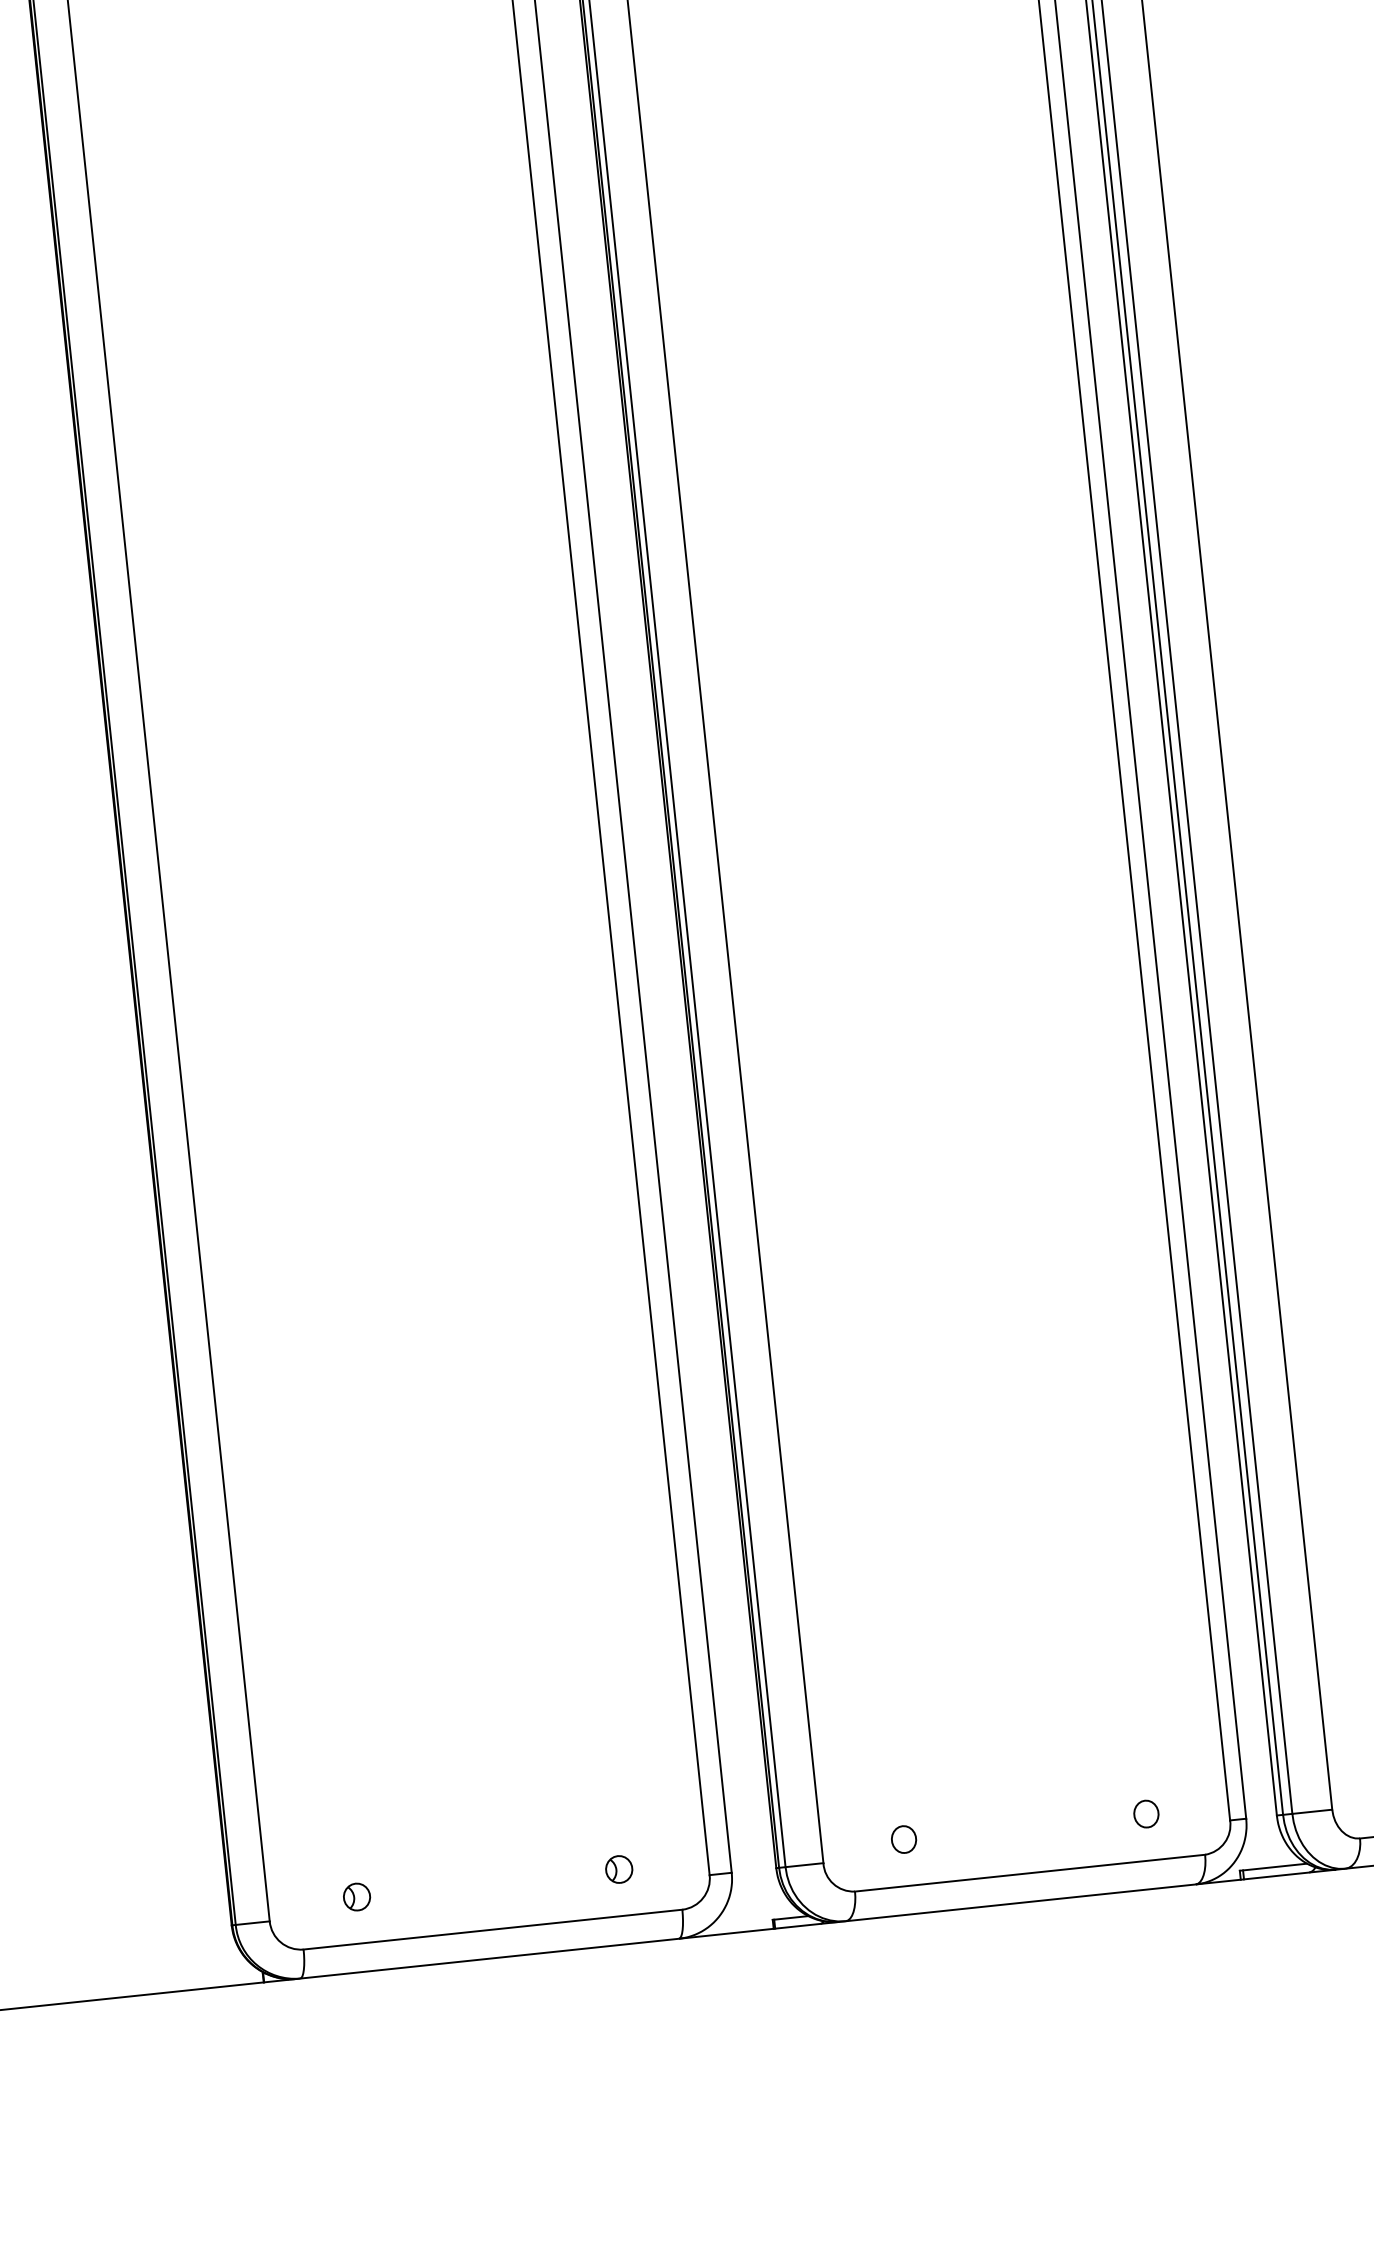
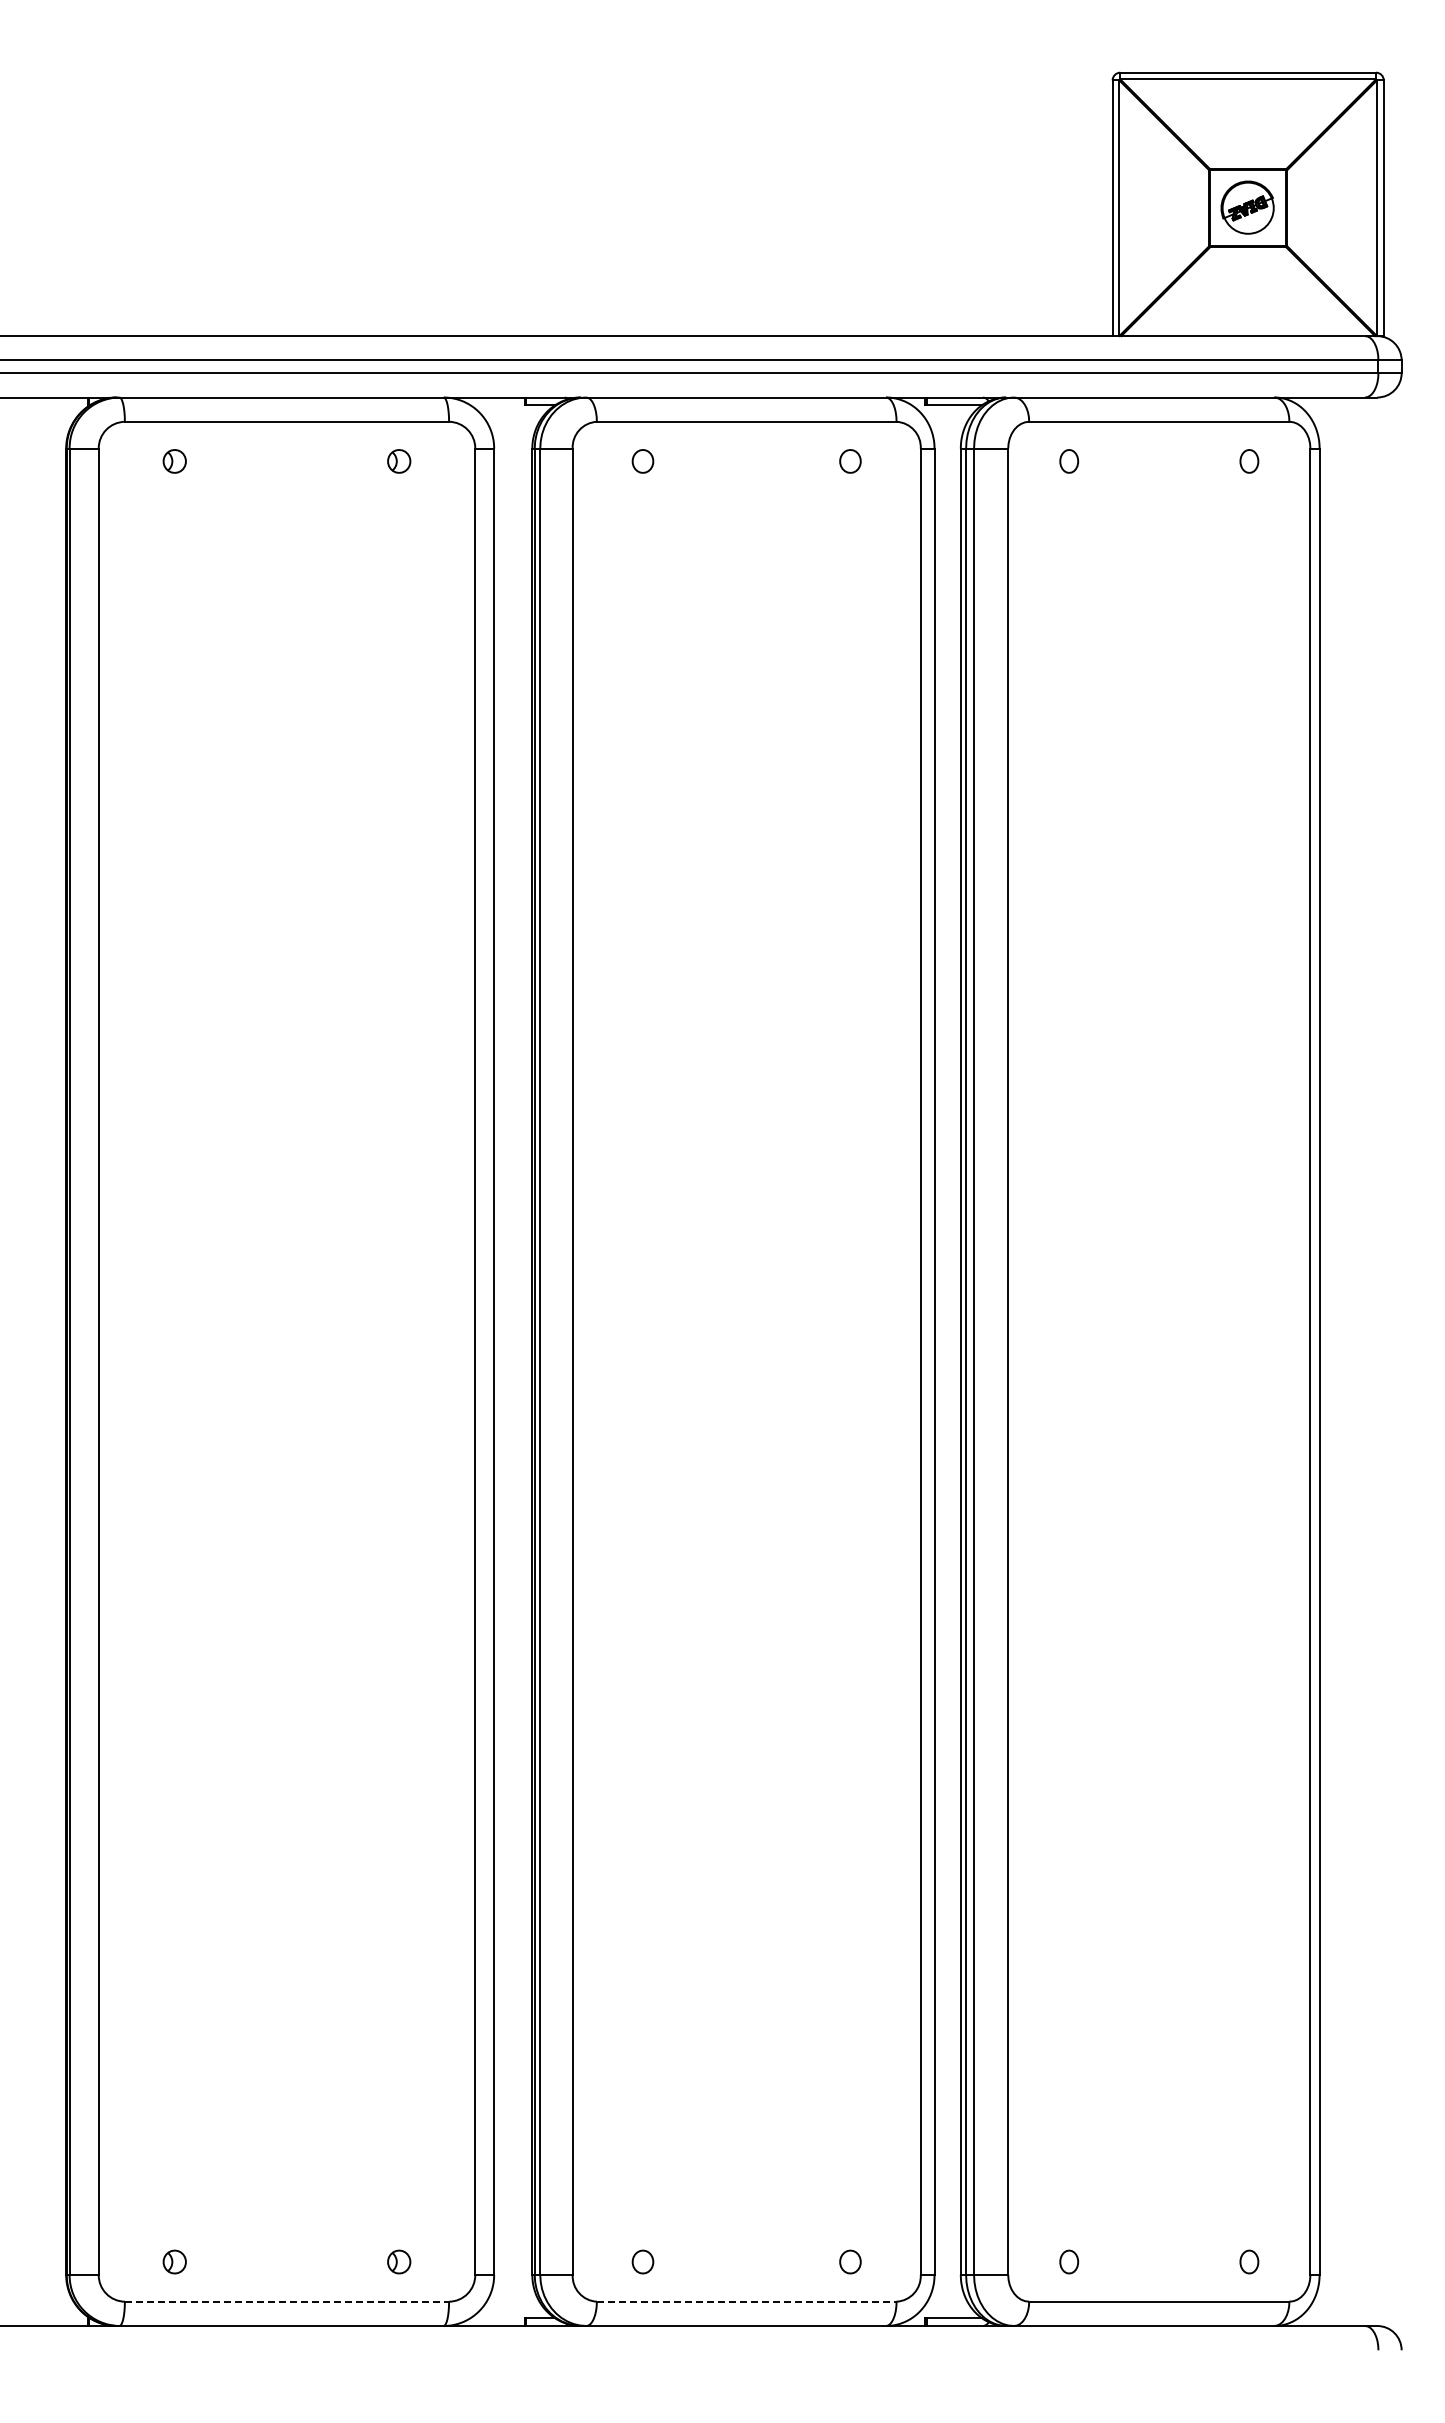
line: (1029, 1872) -> (746, 2301), solid -> dashed
line: (493, 1929) -> (287, 2301), solid -> dashed

